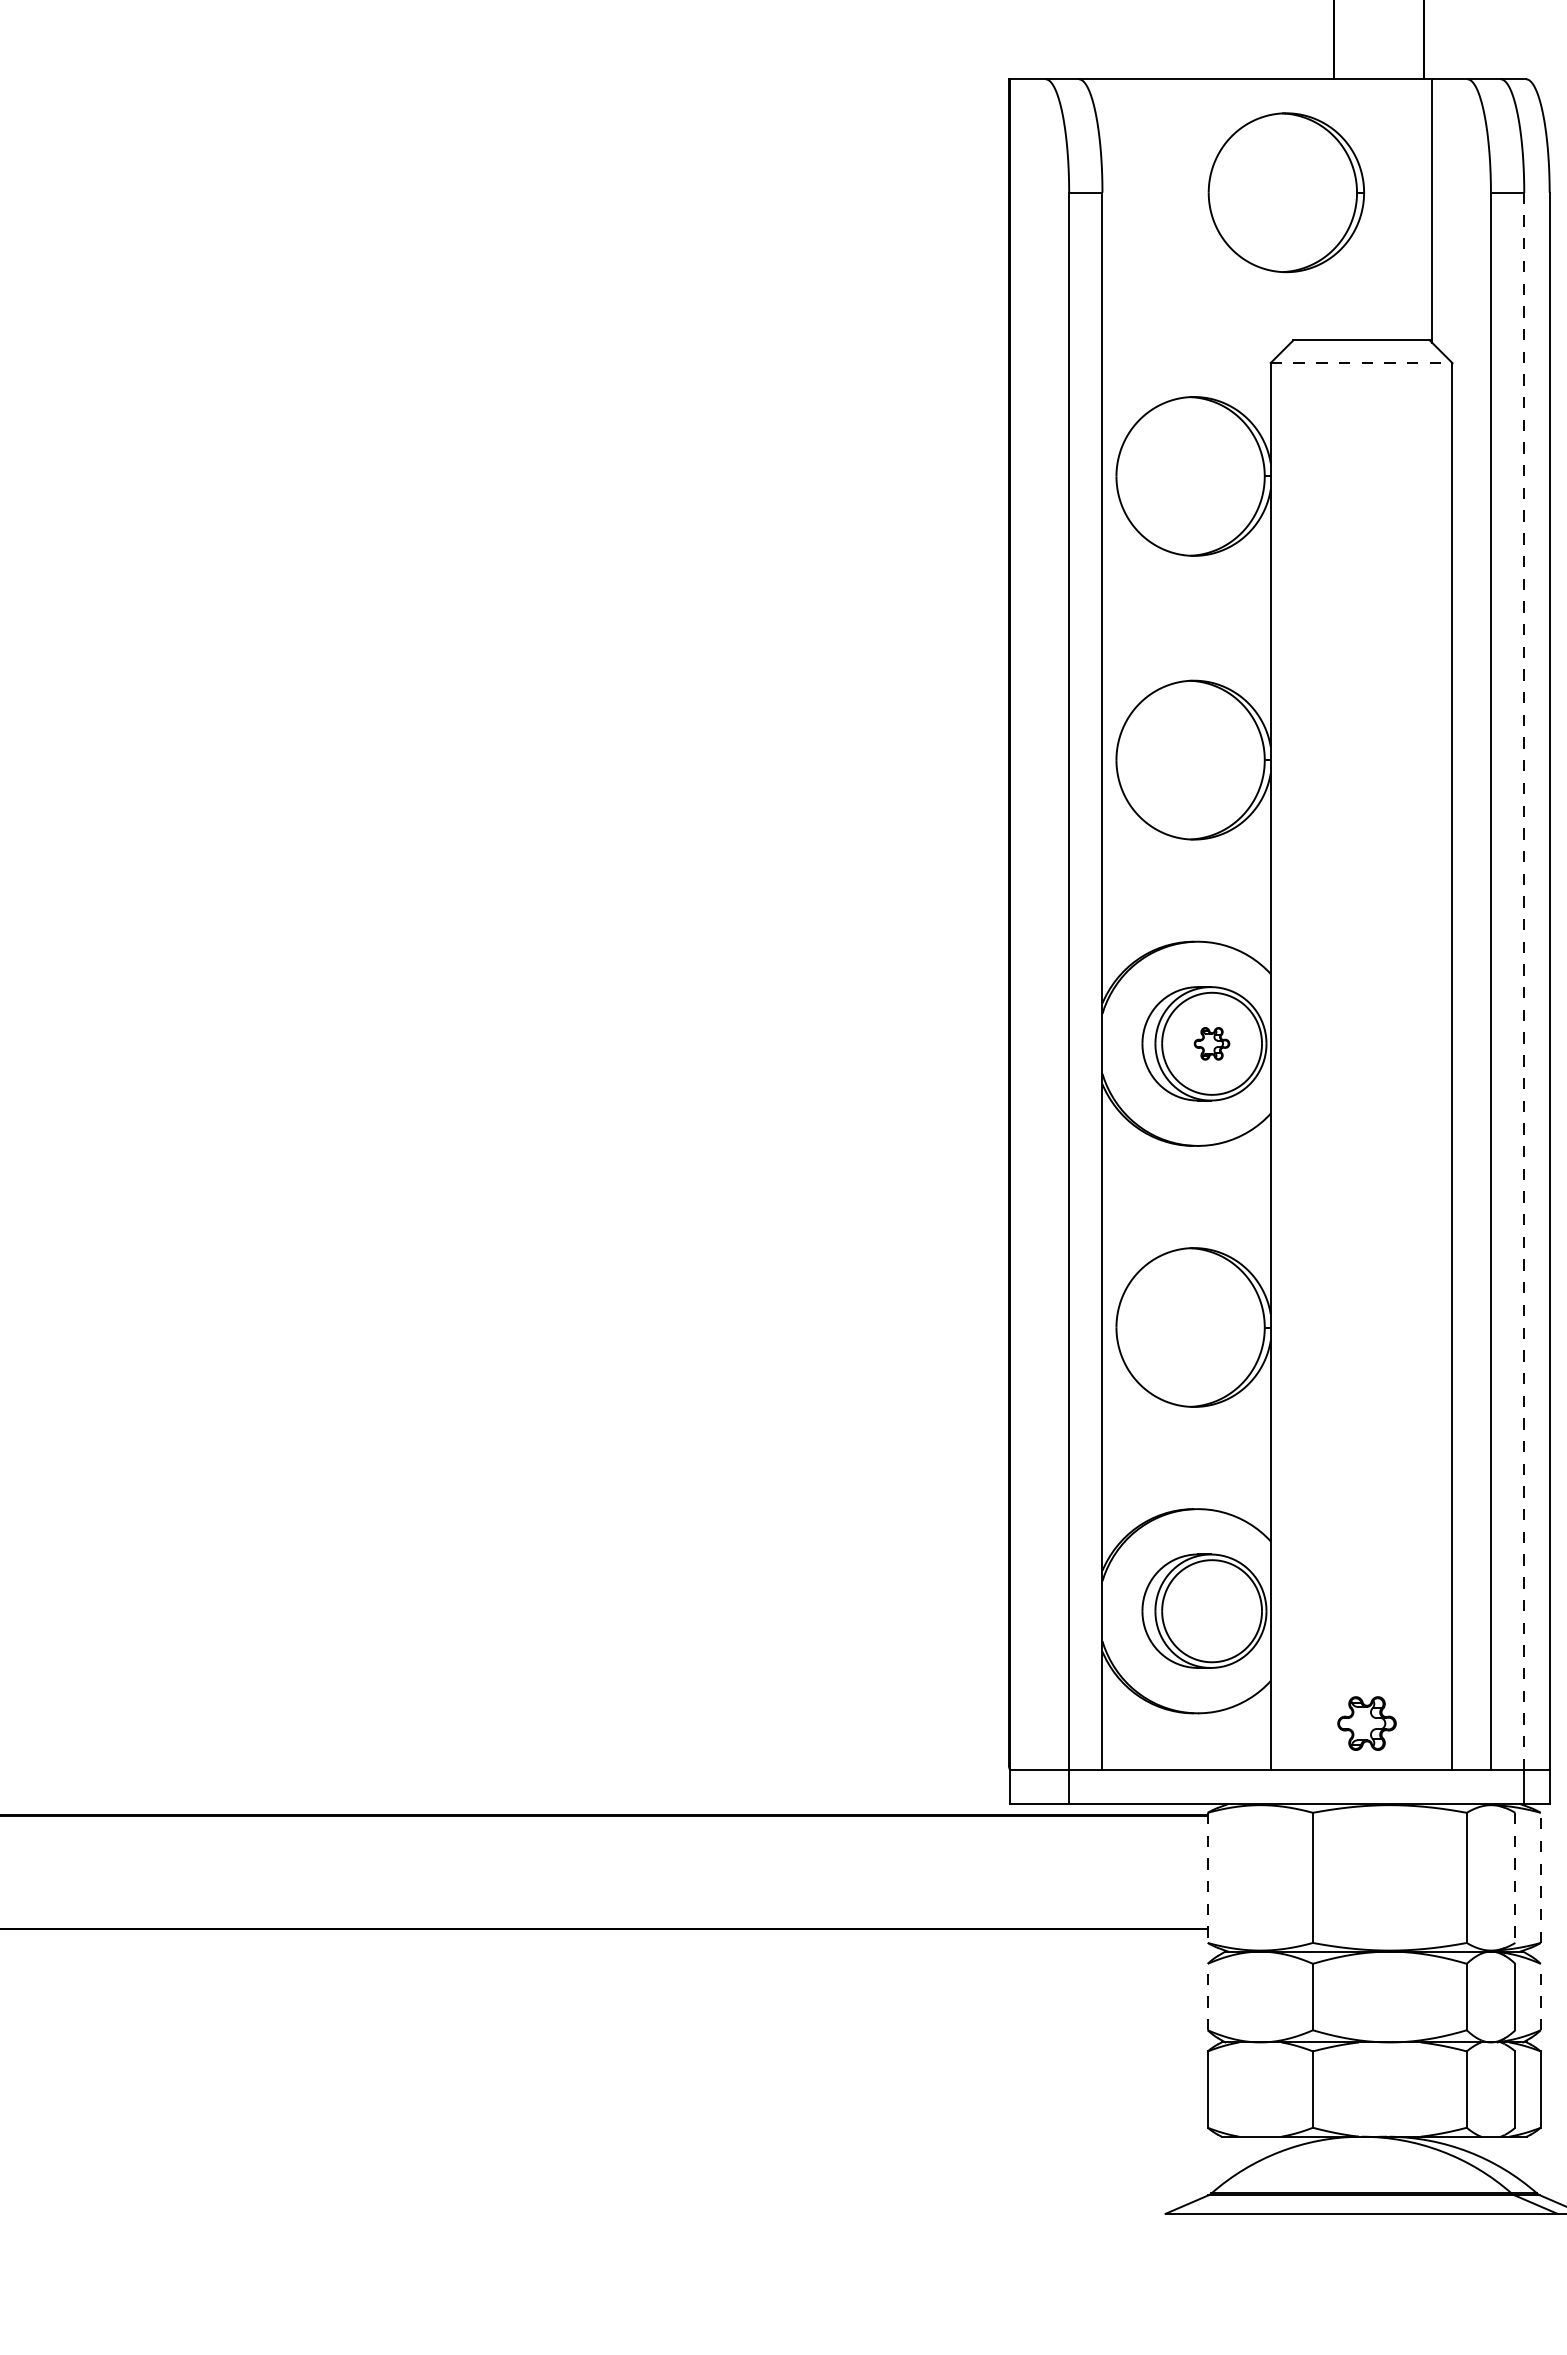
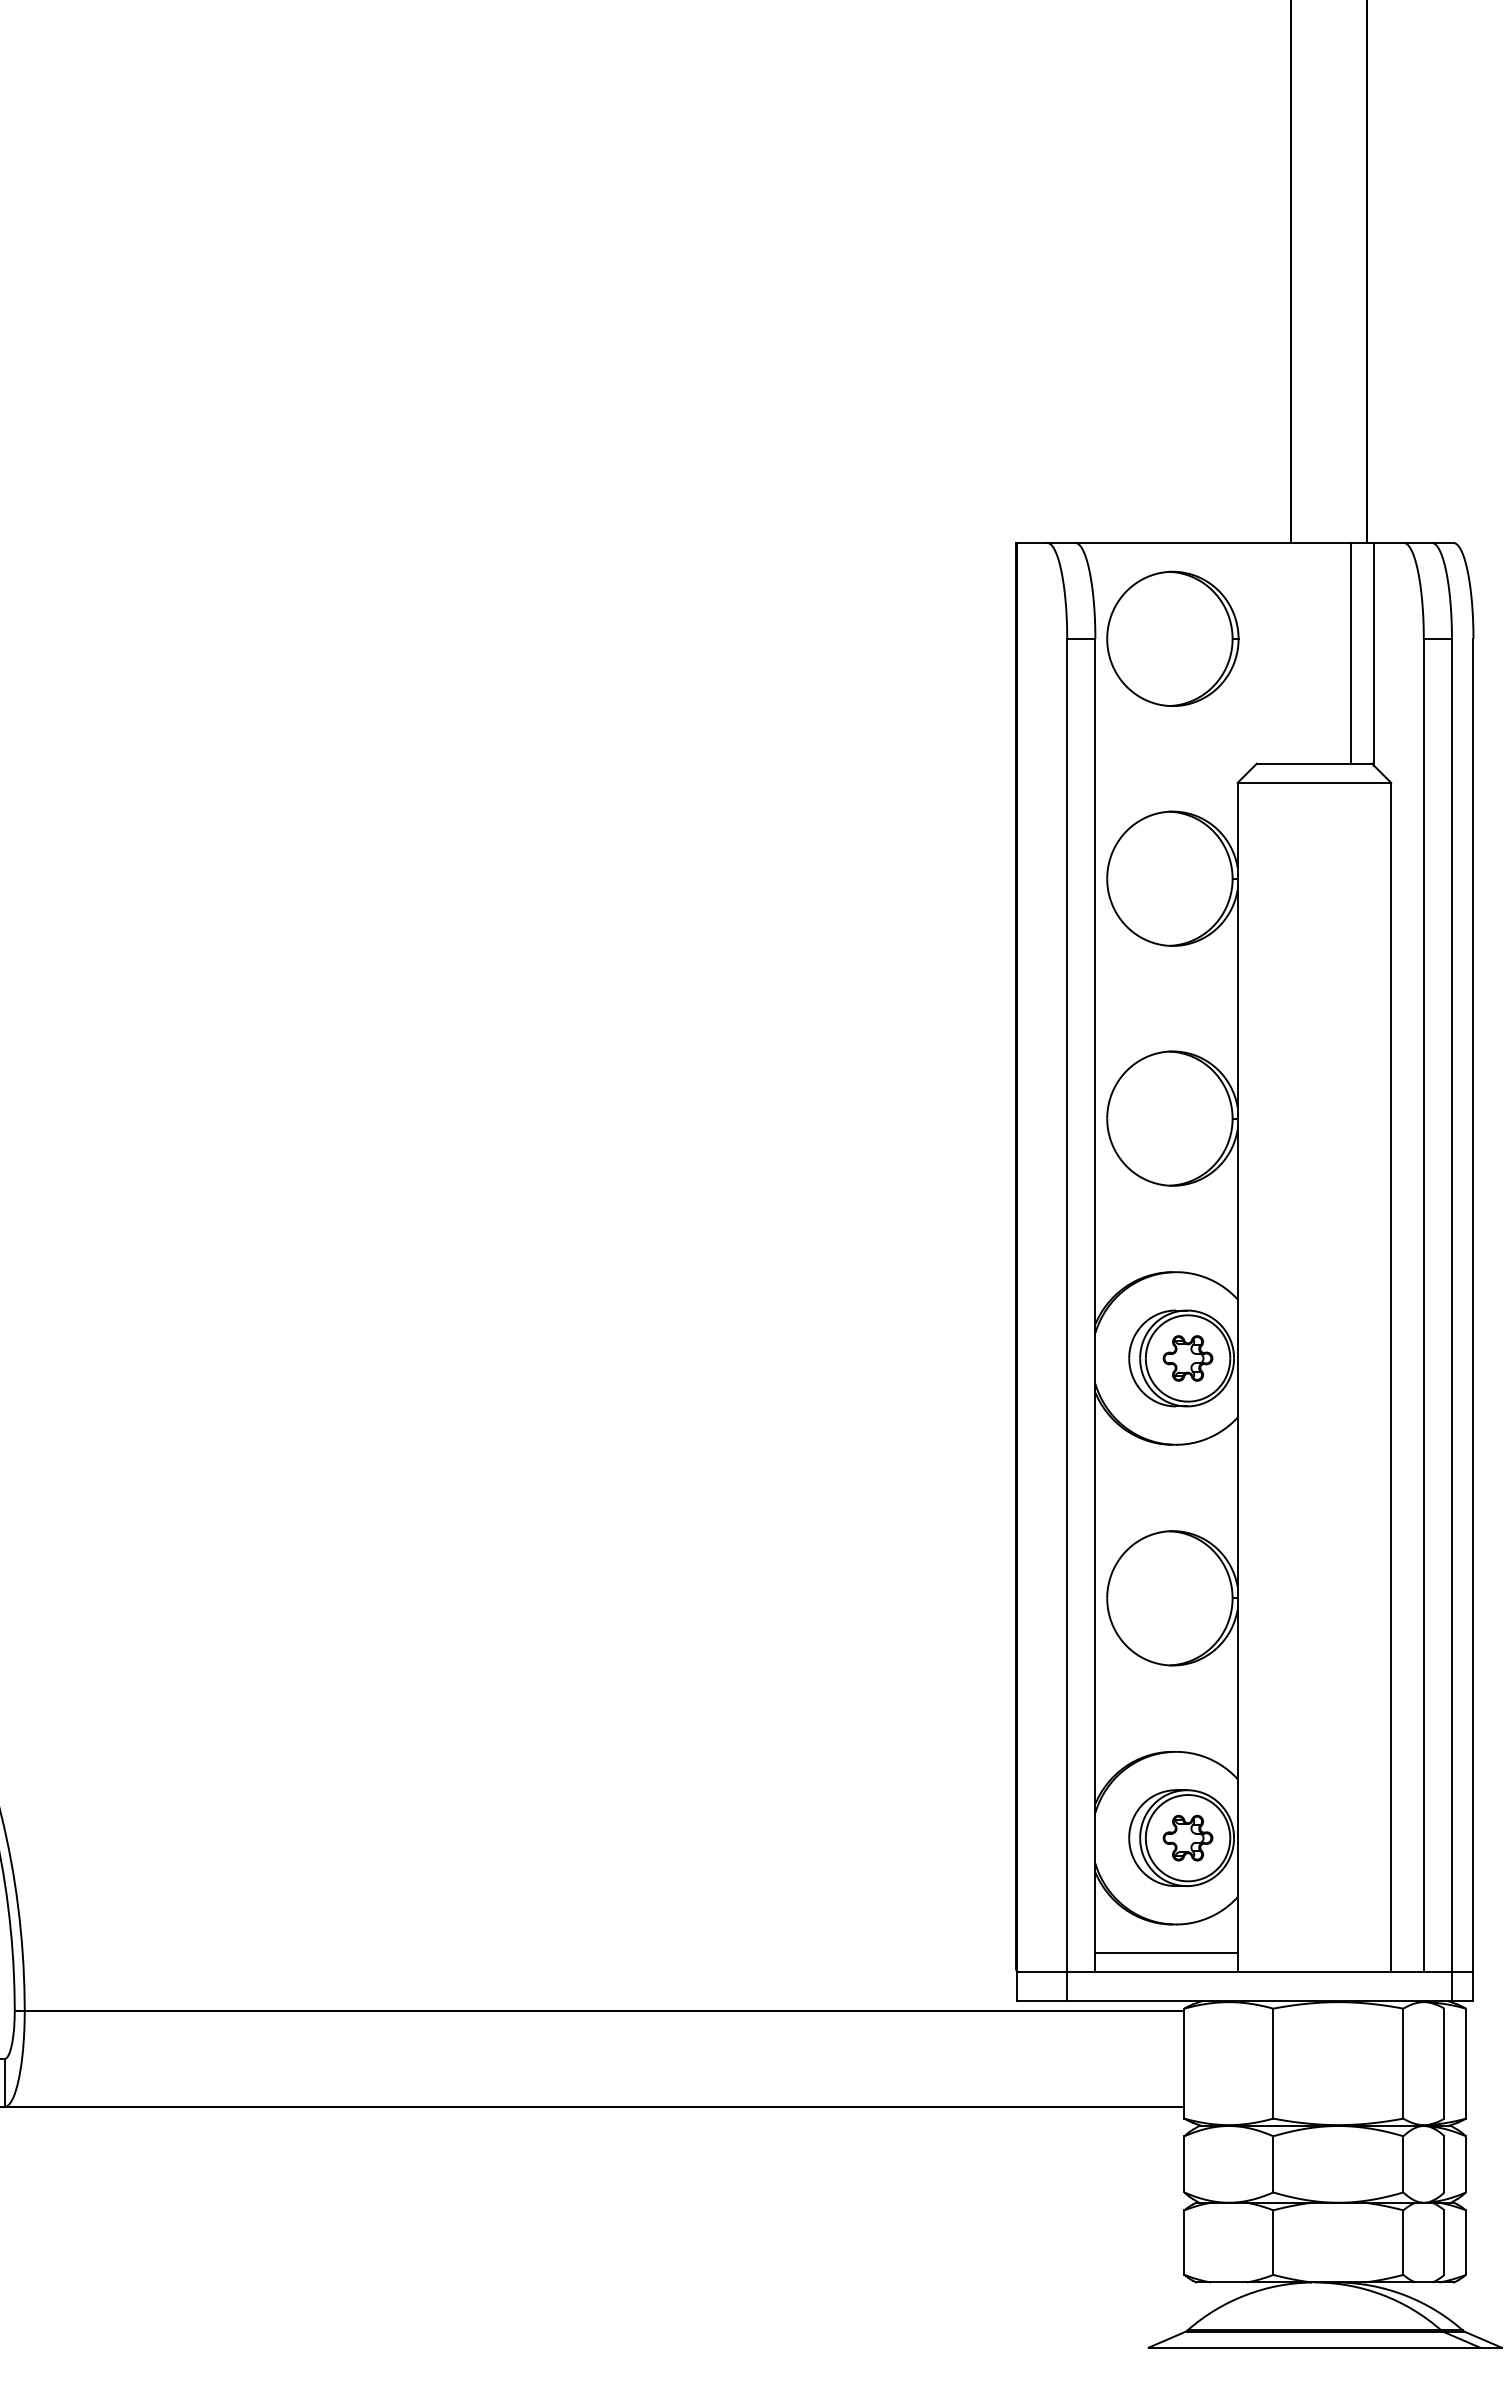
part: (1285, 192) -> (1172, 638), moved
line: (1405, 209) -> (1351, 653), added
line: (1361, 362) -> (1314, 782), dashed -> solid
line: (1523, 981) -> (1451, 1305), dashed -> solid
part: (1211, 1043) -> (1187, 1358), size x1.67
part: (1366, 1722) -> (1187, 1837), moved
line: (1186, 1747) -> (1166, 1953), added
line: (1540, 1877) -> (1465, 2063), dashed -> solid
line: (1207, 1878) -> (1184, 2064), dashed -> solid
line: (1515, 1878) -> (1444, 2064), dashed -> solid
line: (1207, 1996) -> (1184, 2163), dashed -> solid
line: (1540, 1996) -> (1465, 2163), dashed -> solid

